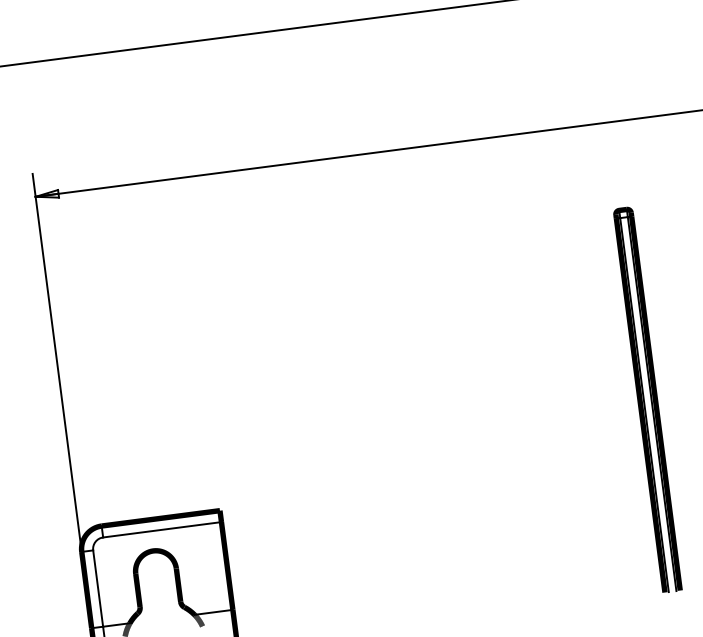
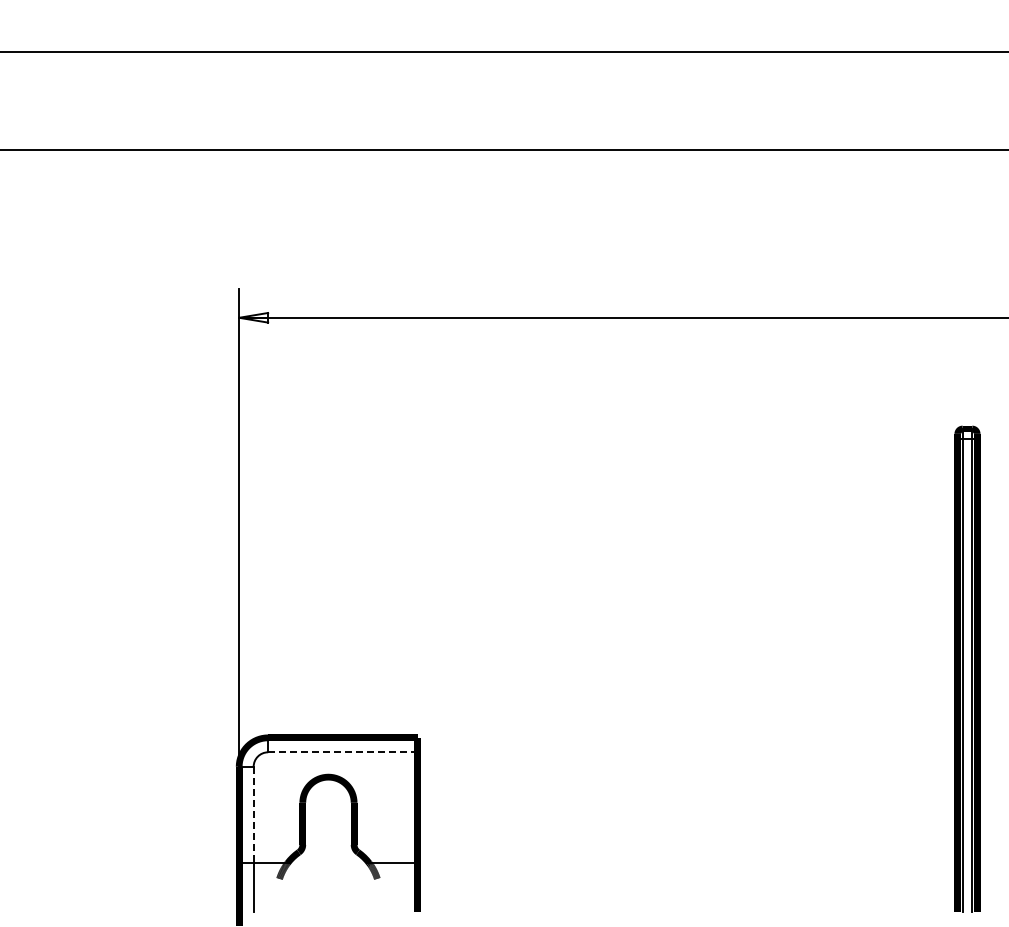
line: (161, 529) -> (342, 752), solid -> dashed
line: (98, 588) -> (253, 815), solid -> dashed

